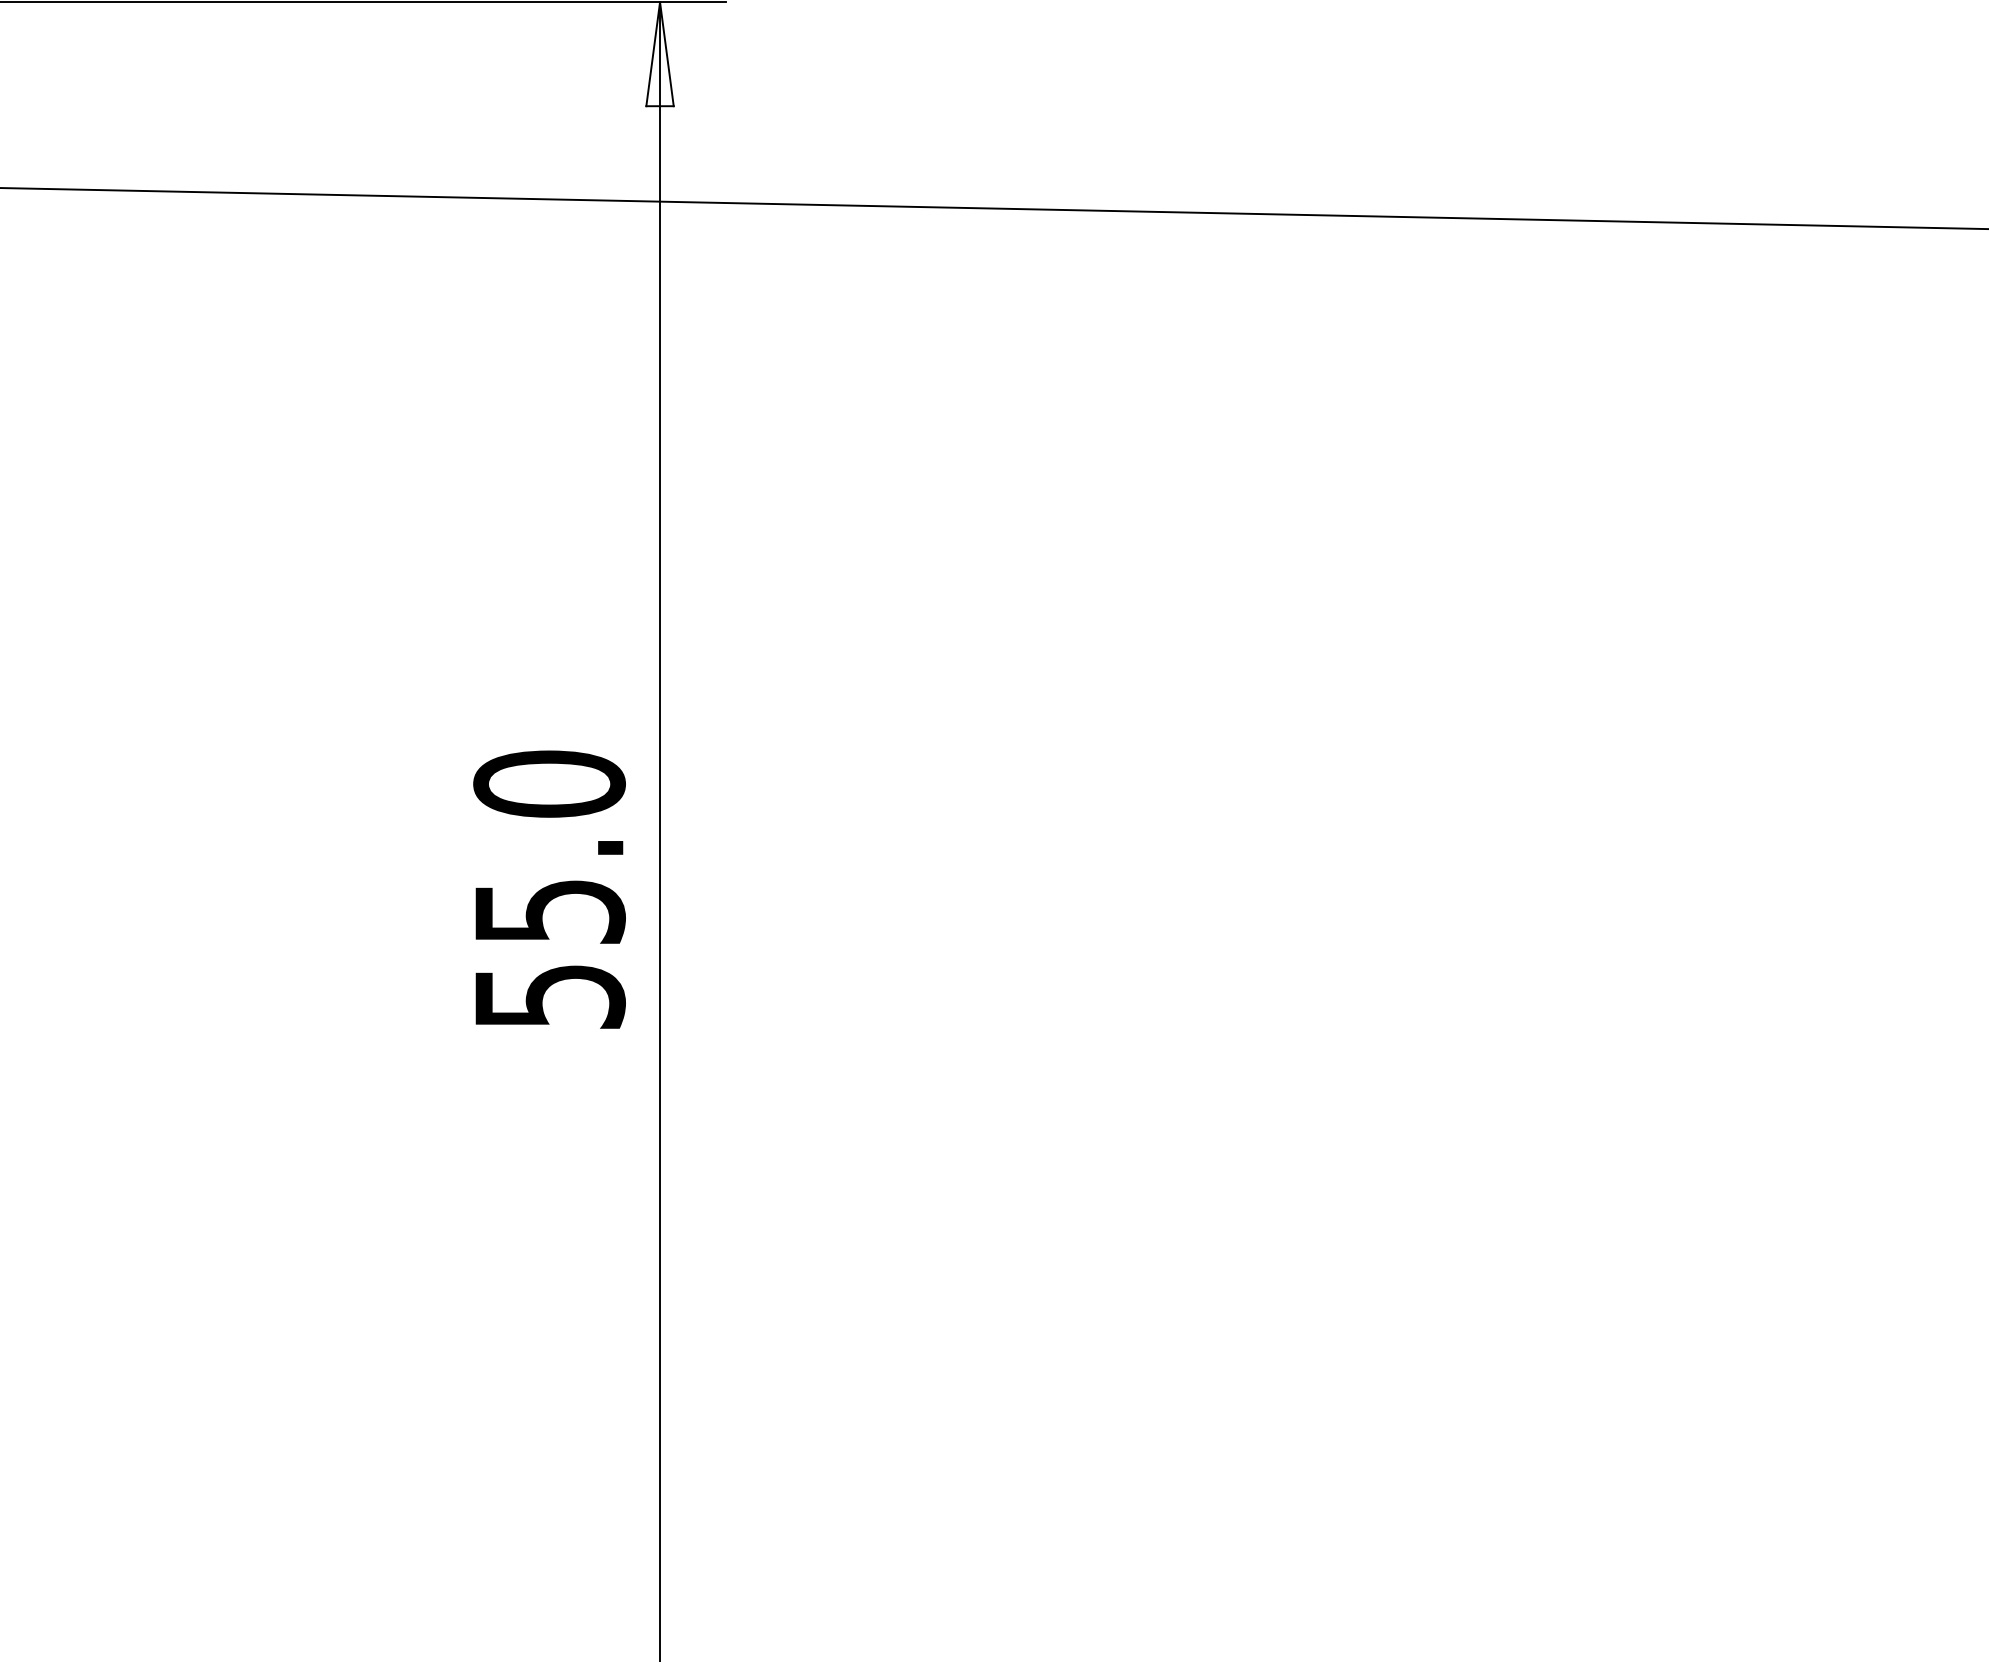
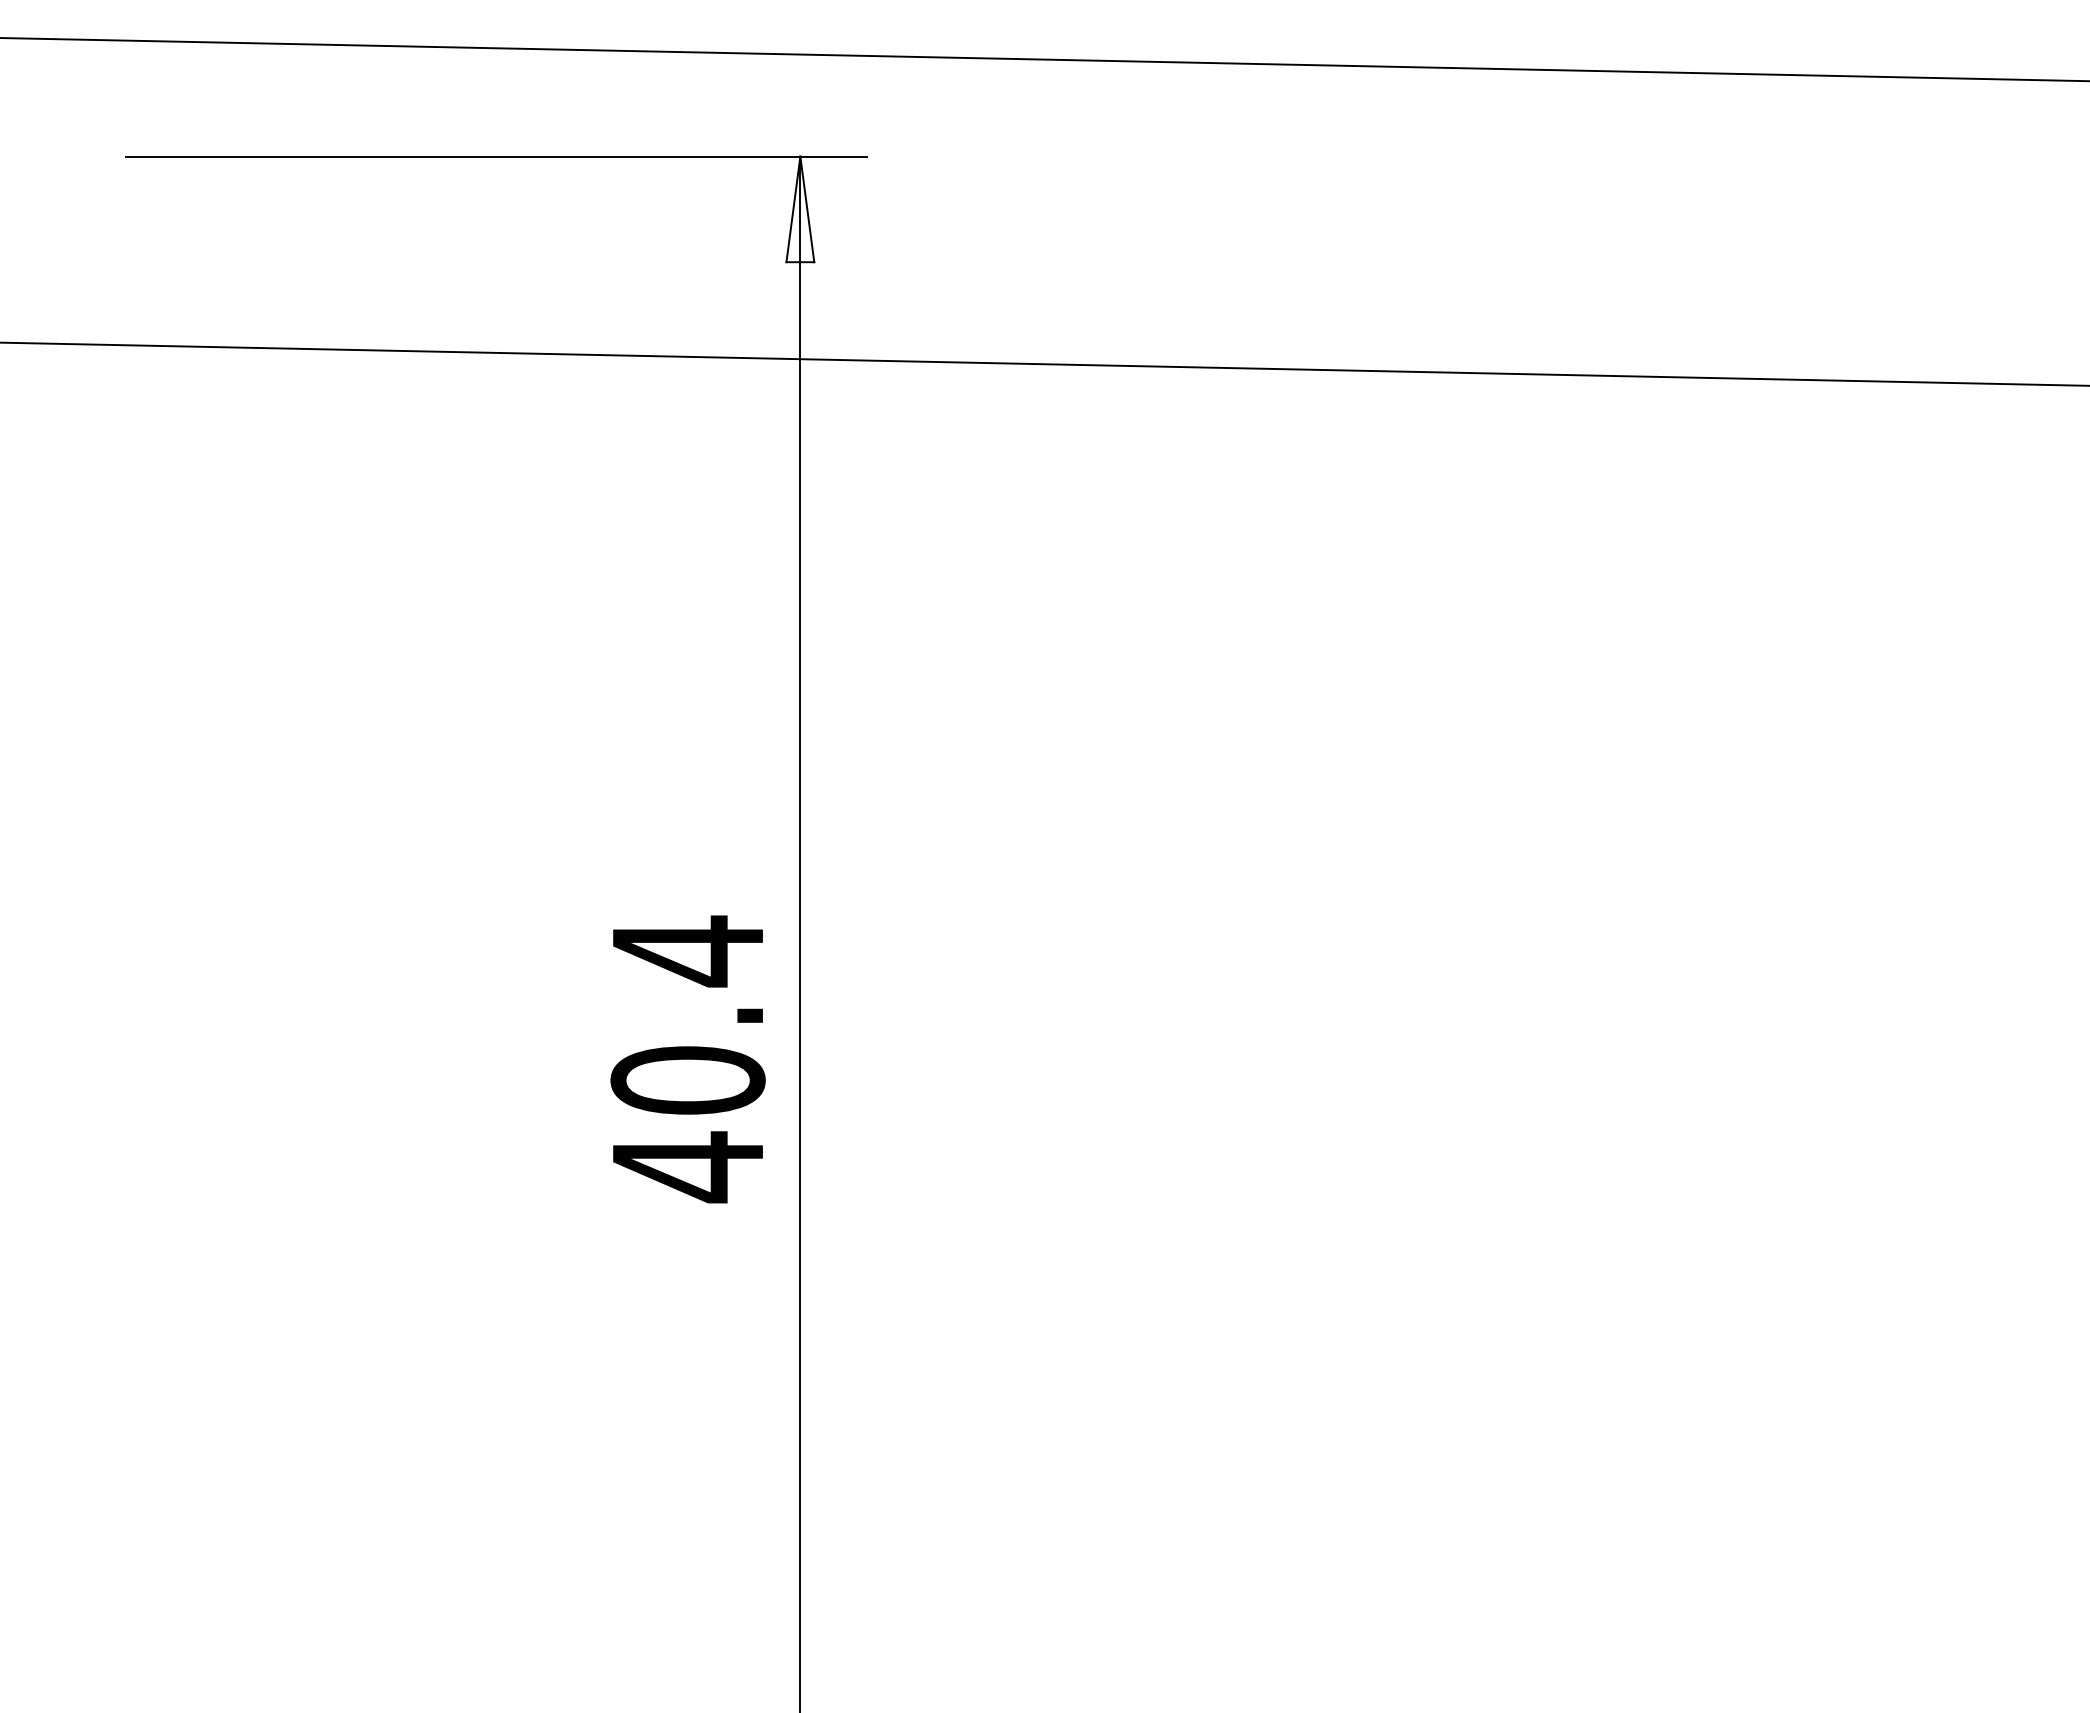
text: (548, 890) -> (687, 1059), 55.0 -> 40.4

